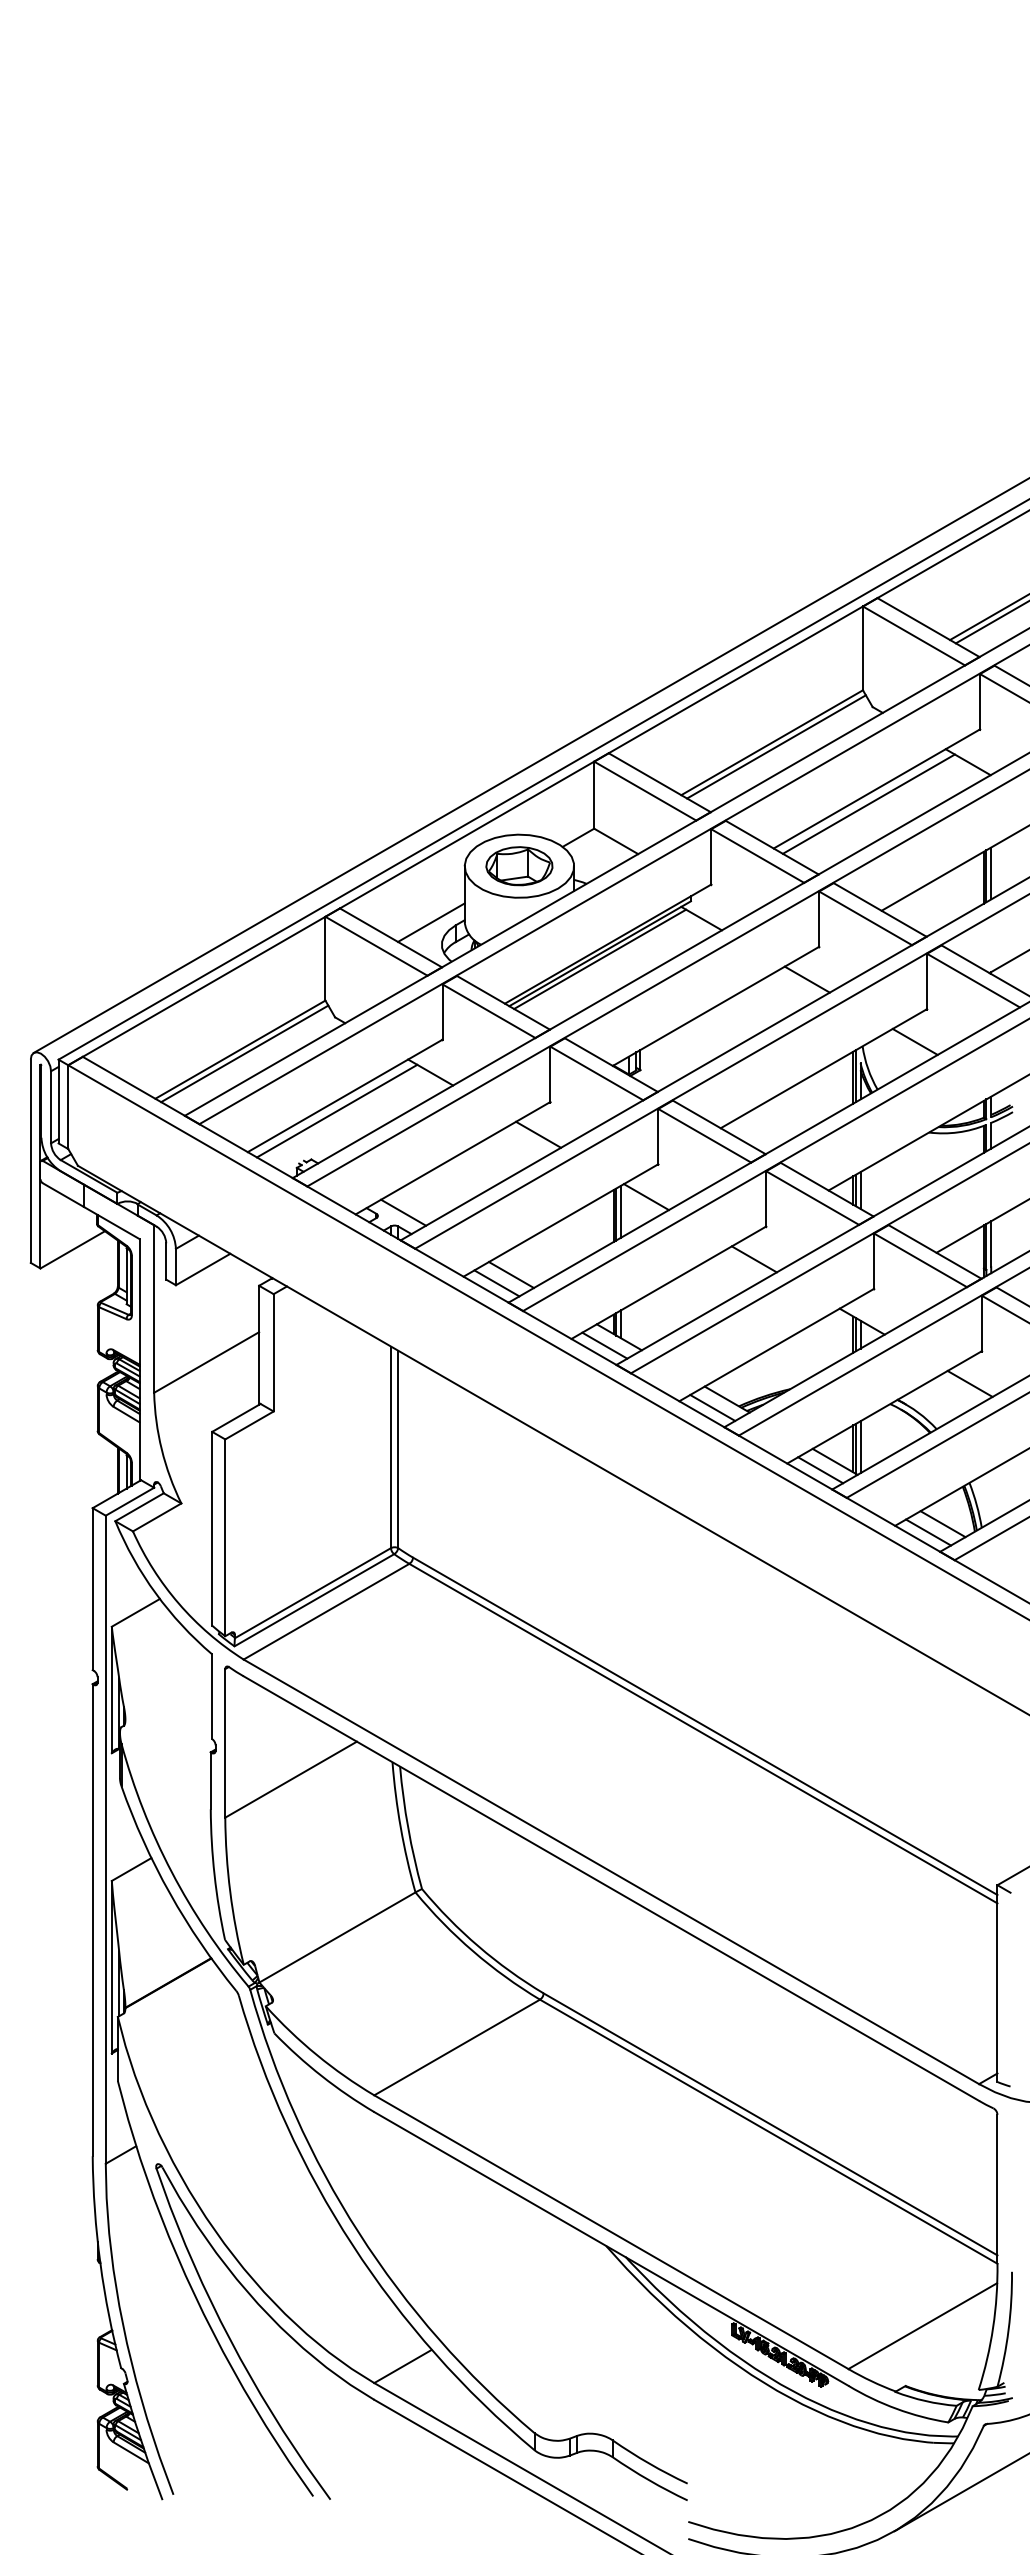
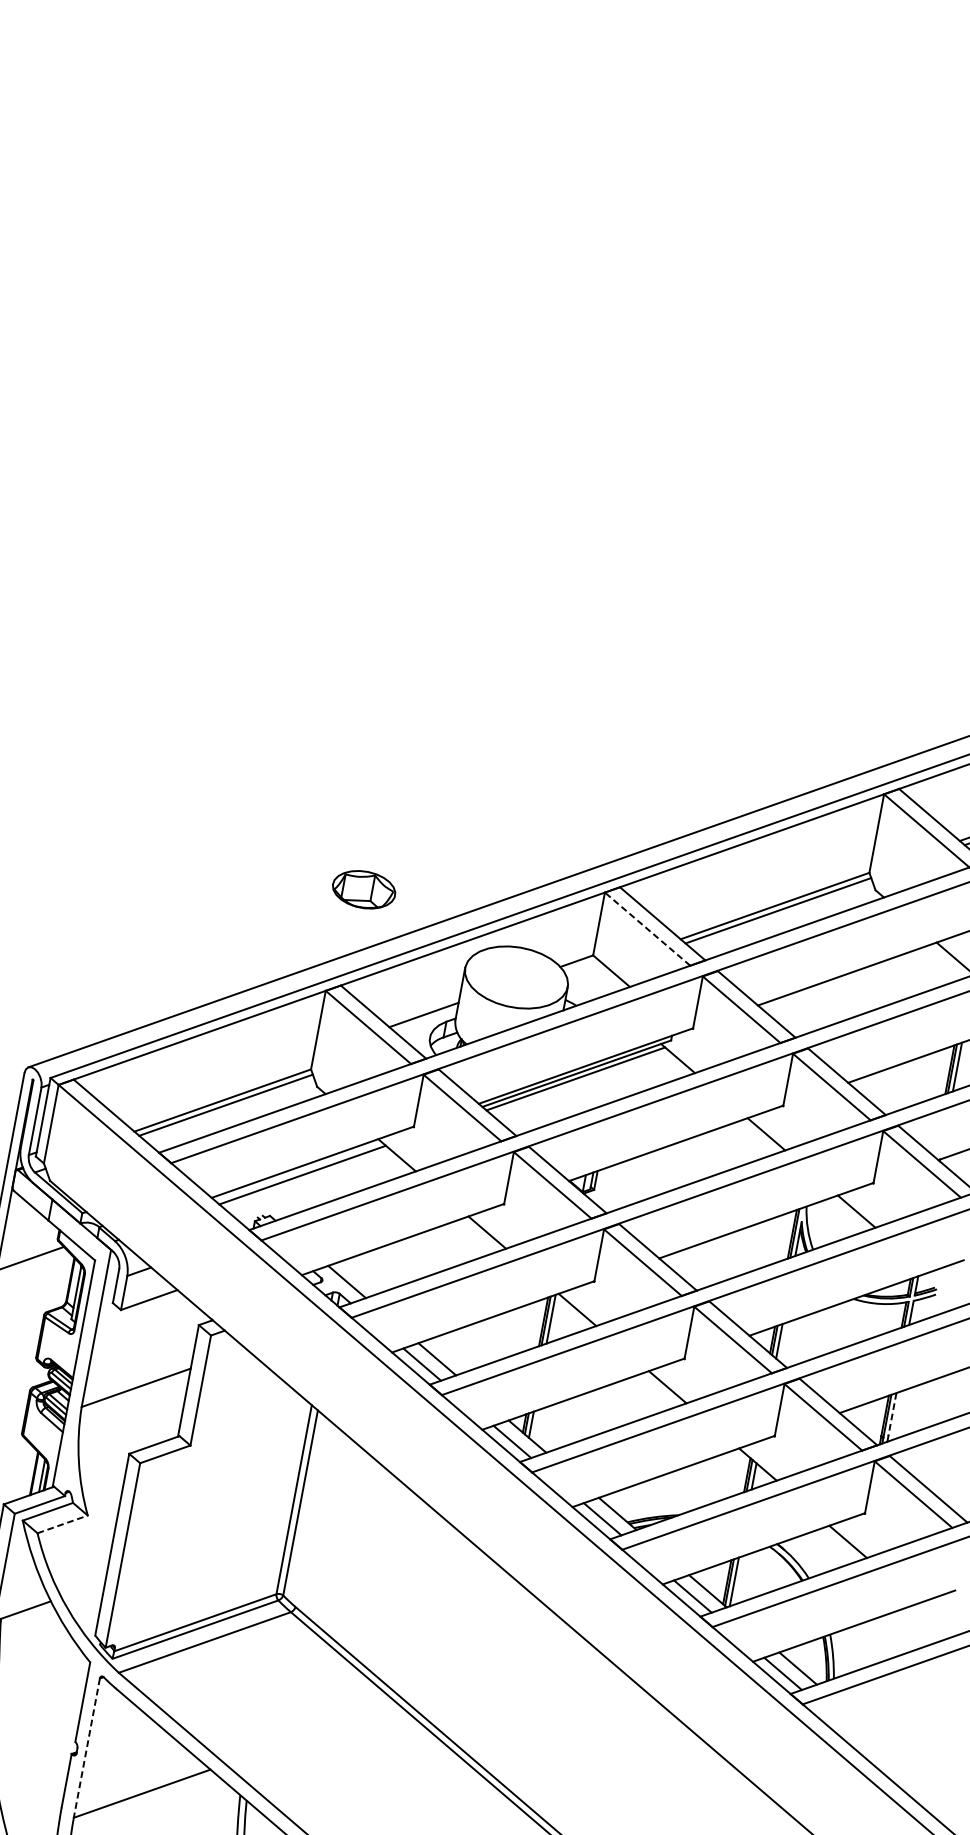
line: (645, 791) -> (647, 929), solid -> dashed
line: (868, 803) -> (854, 979), removed
part: (519, 866) -> (364, 890), moved
line: (991, 1244) -> (892, 1414), solid -> dashed
line: (157, 1517) -> (62, 1524), solid -> dashed
line: (225, 1743) -> (87, 1748), solid -> dashed

